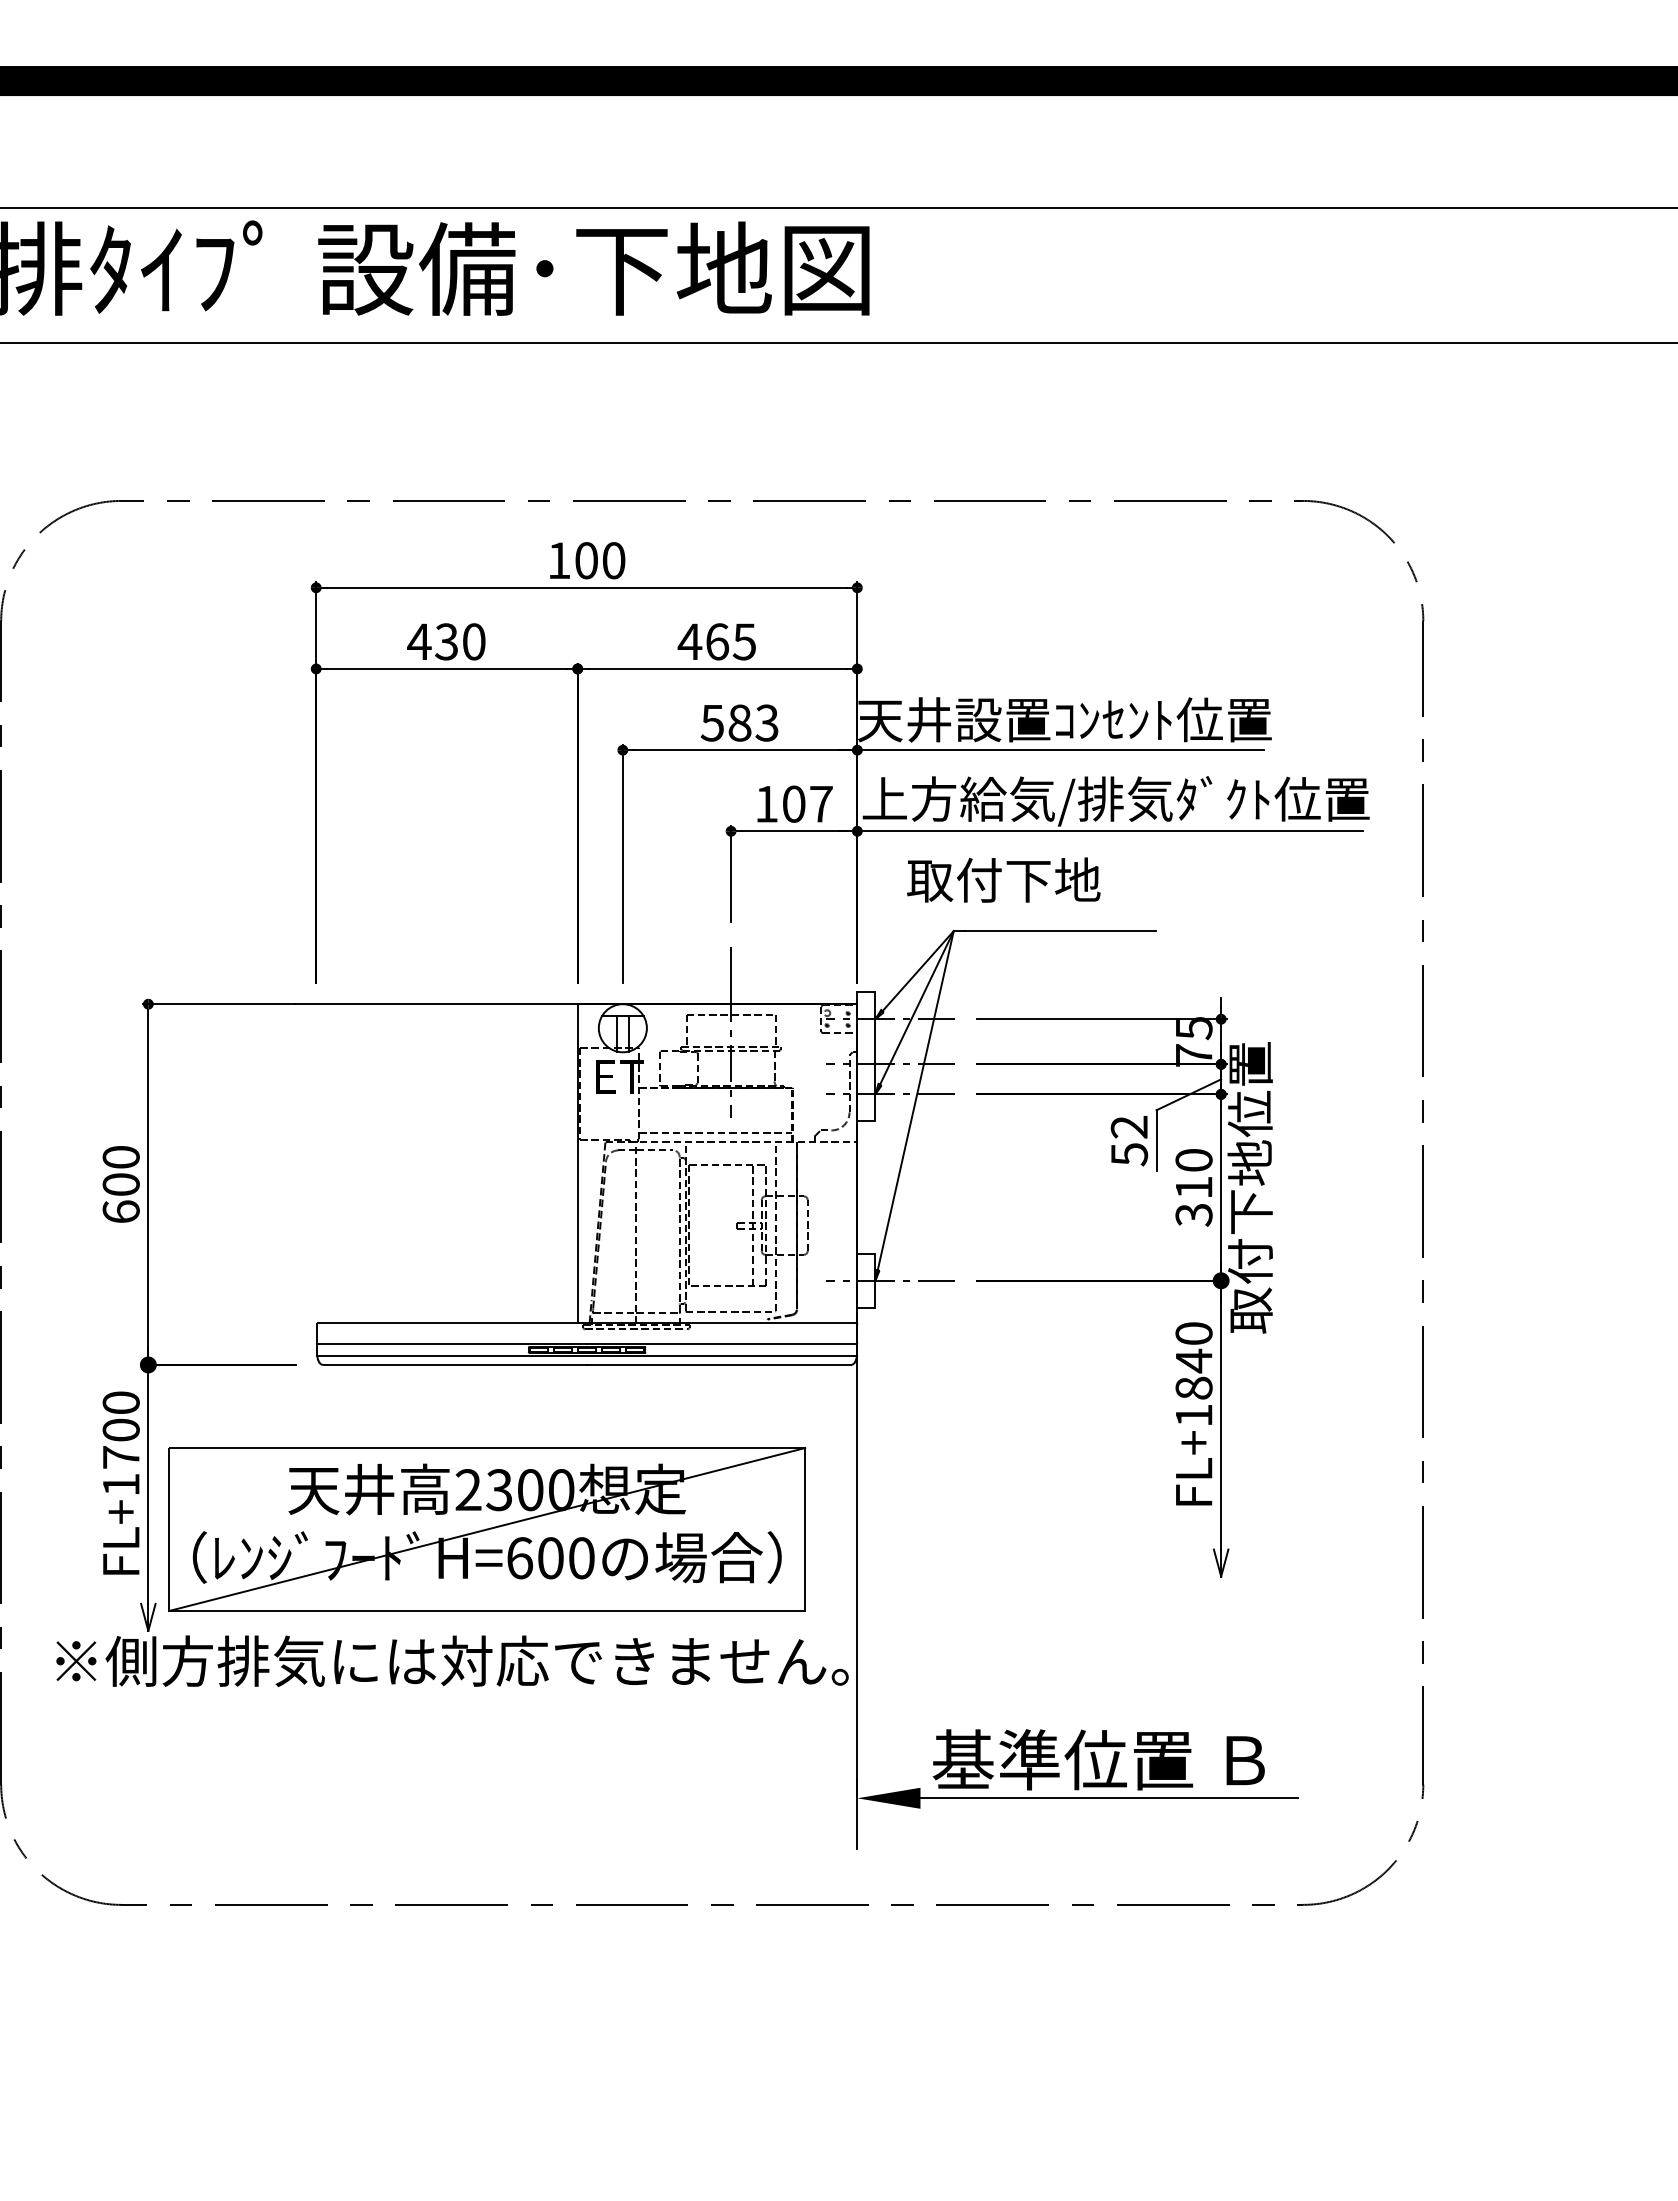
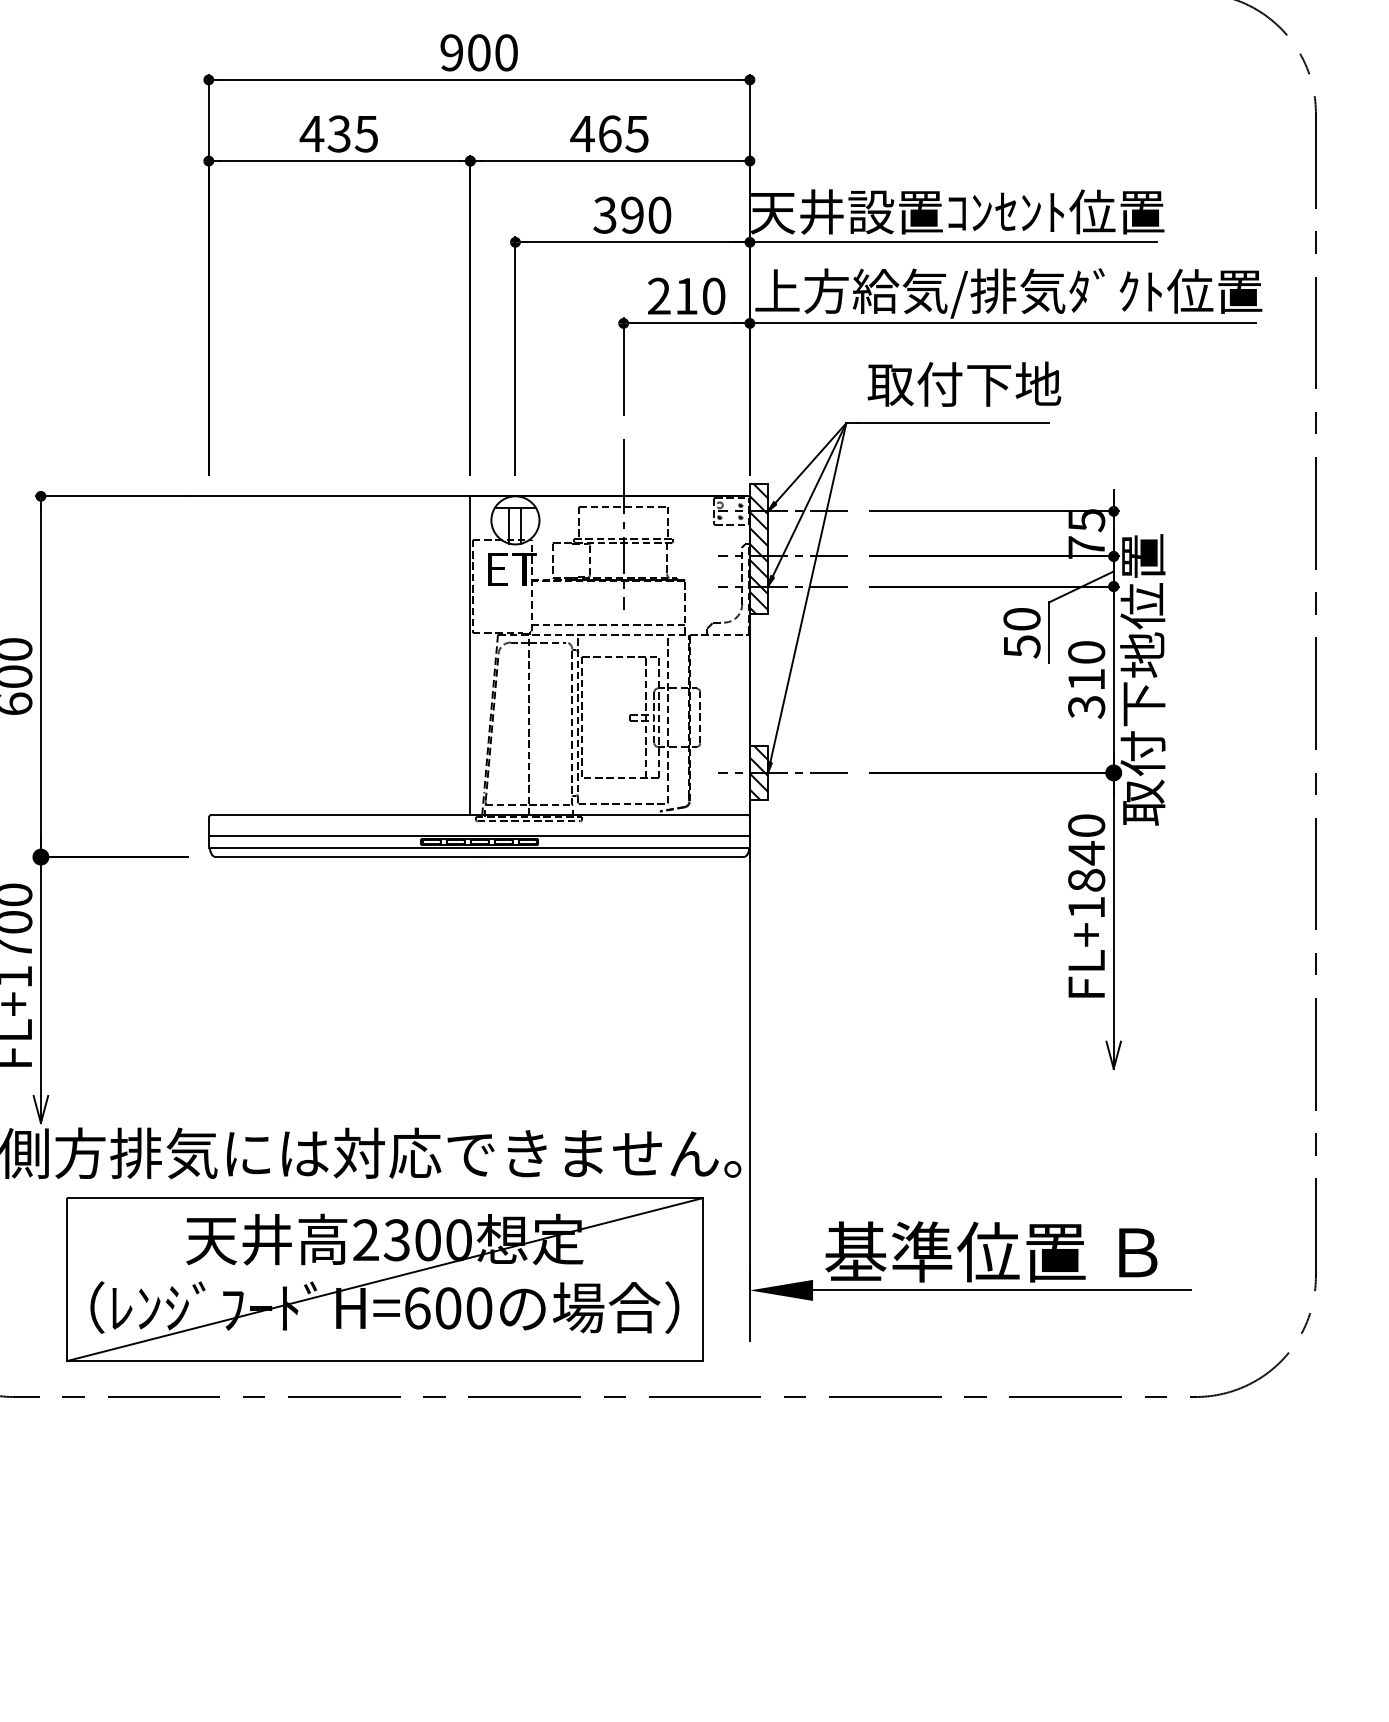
text: (559, 560) -> (452, 52), 100 -> 900
text: (473, 641) -> (366, 133), 430 -> 435
text: (739, 722) -> (632, 214), 583 -> 390
text: (793, 803) -> (686, 295), 107 -> 210
text: (1003, 879) -> (964, 383), moved
hatch: (866, 1056) -> (759, 548), added
text: (1129, 1126) -> (1022, 618), 52 -> 50
hatch: (866, 1280) -> (759, 772), added
part: (487, 1529) -> (385, 1279), moved

